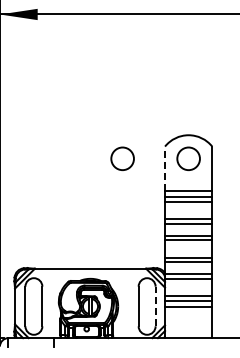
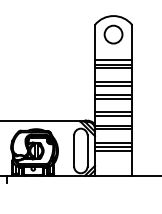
circle: (122, 158) -> (61, 34), removed
line: (165, 168) -> (95, 42), dashed -> solid
line: (155, 306) -> (87, 150), dashed -> solid

